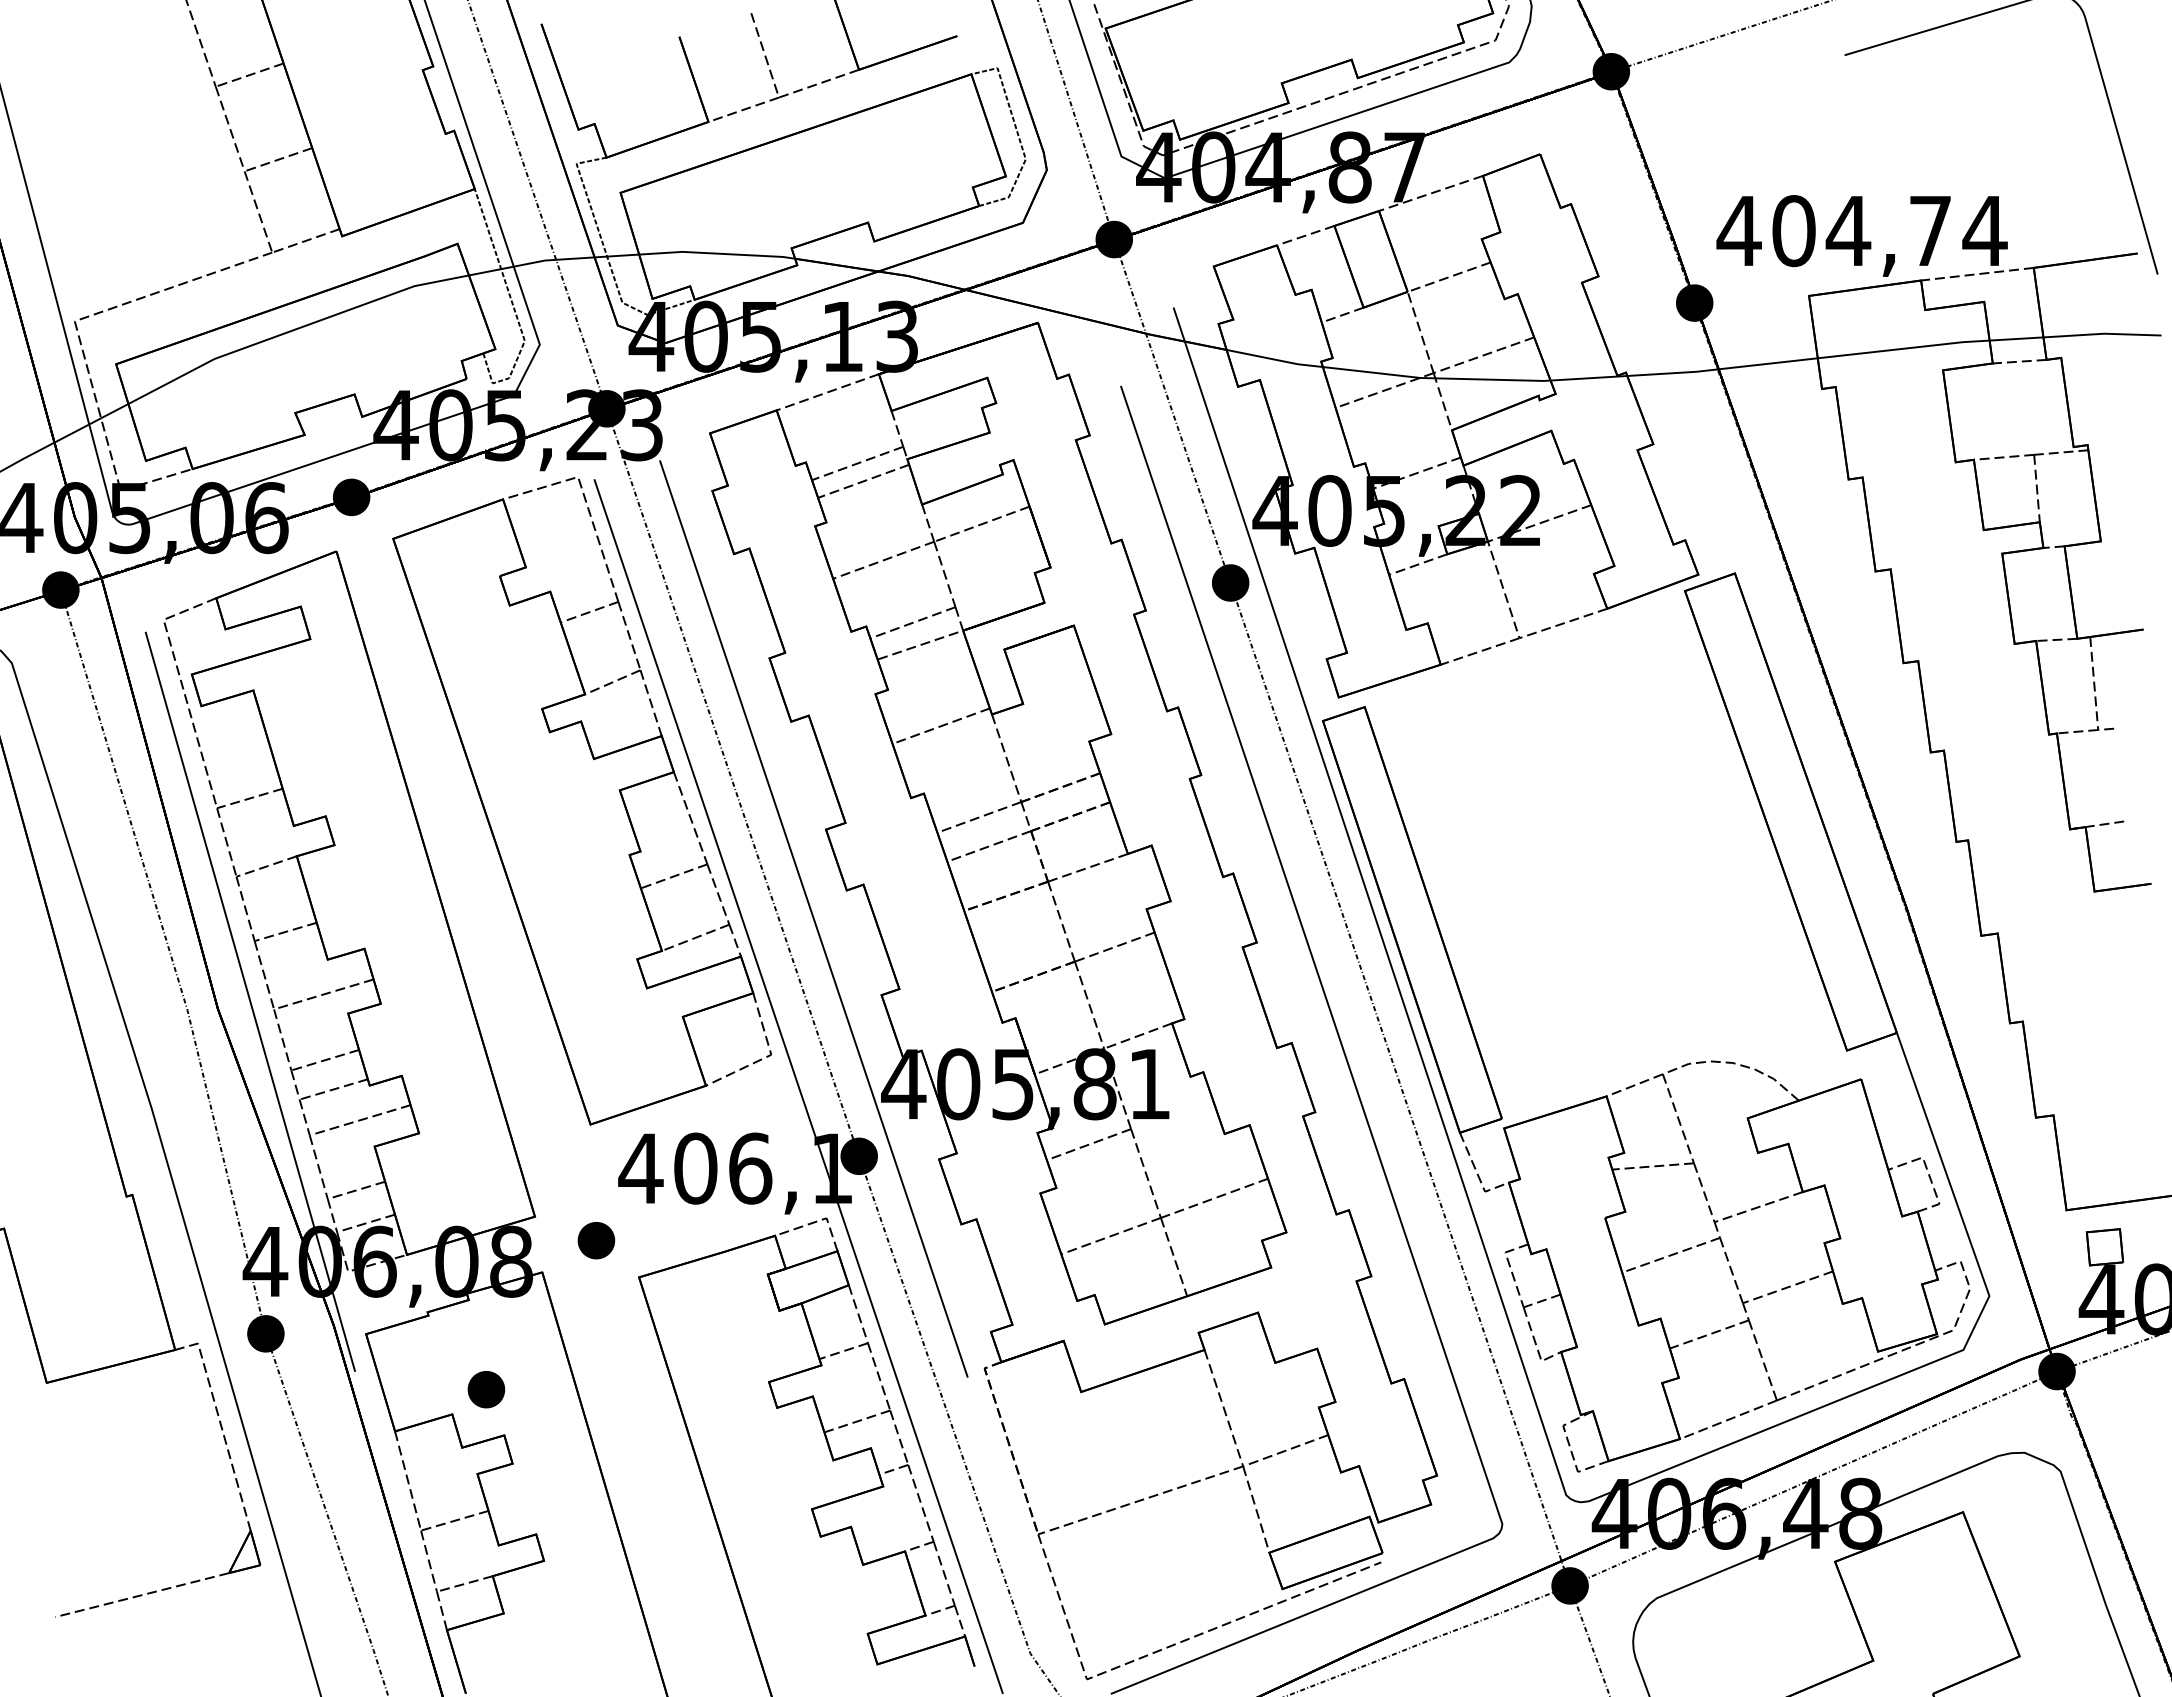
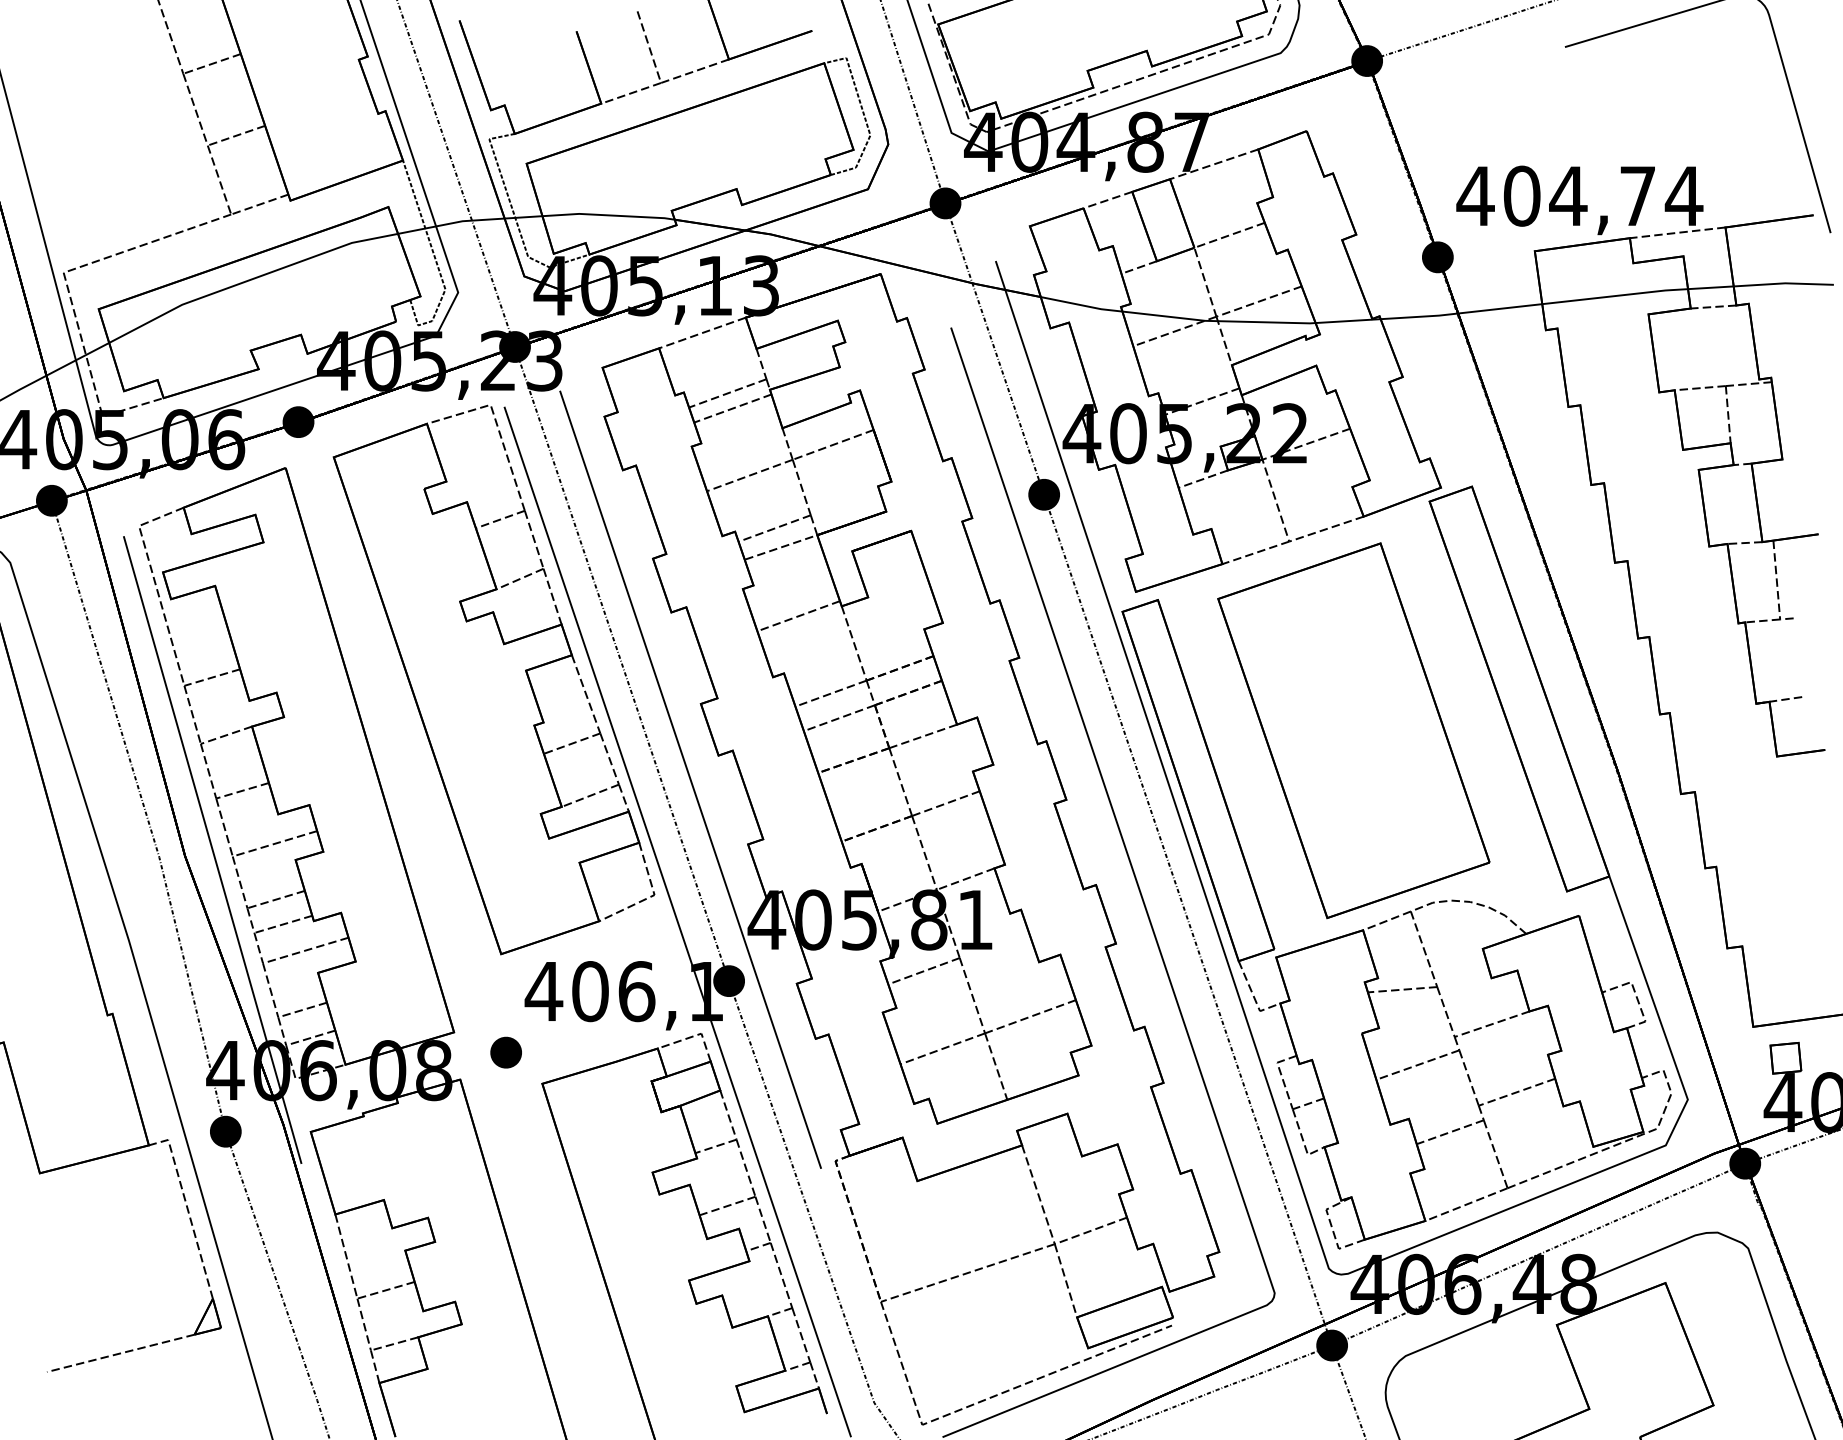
part: (1595, 860) -> (1353, 730), added
part: (486, 1389) -> (412, 1178), removed

